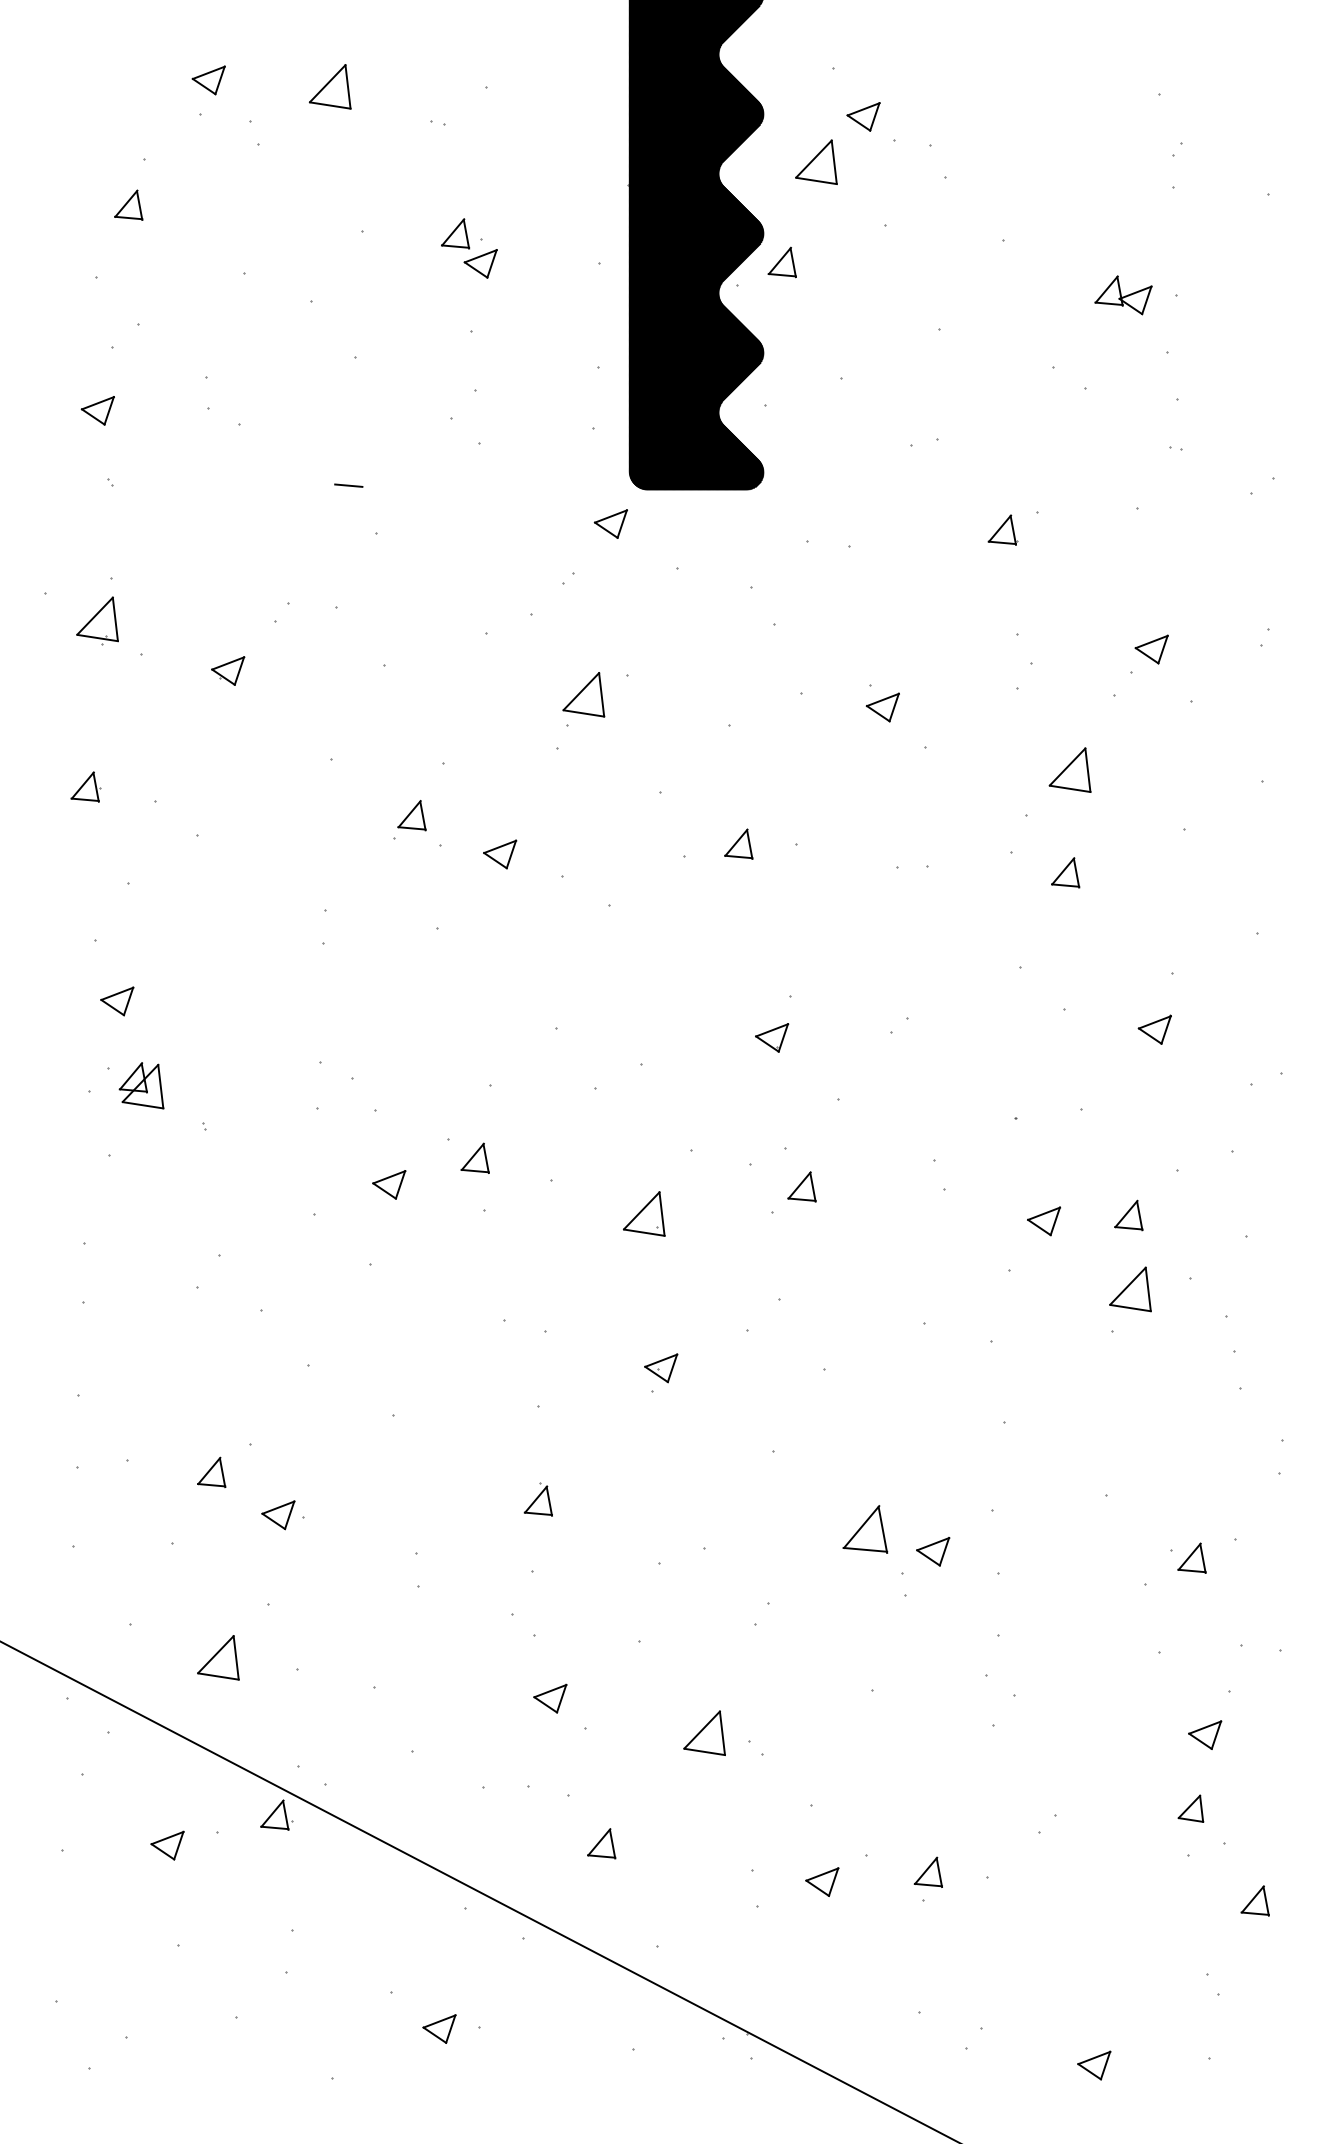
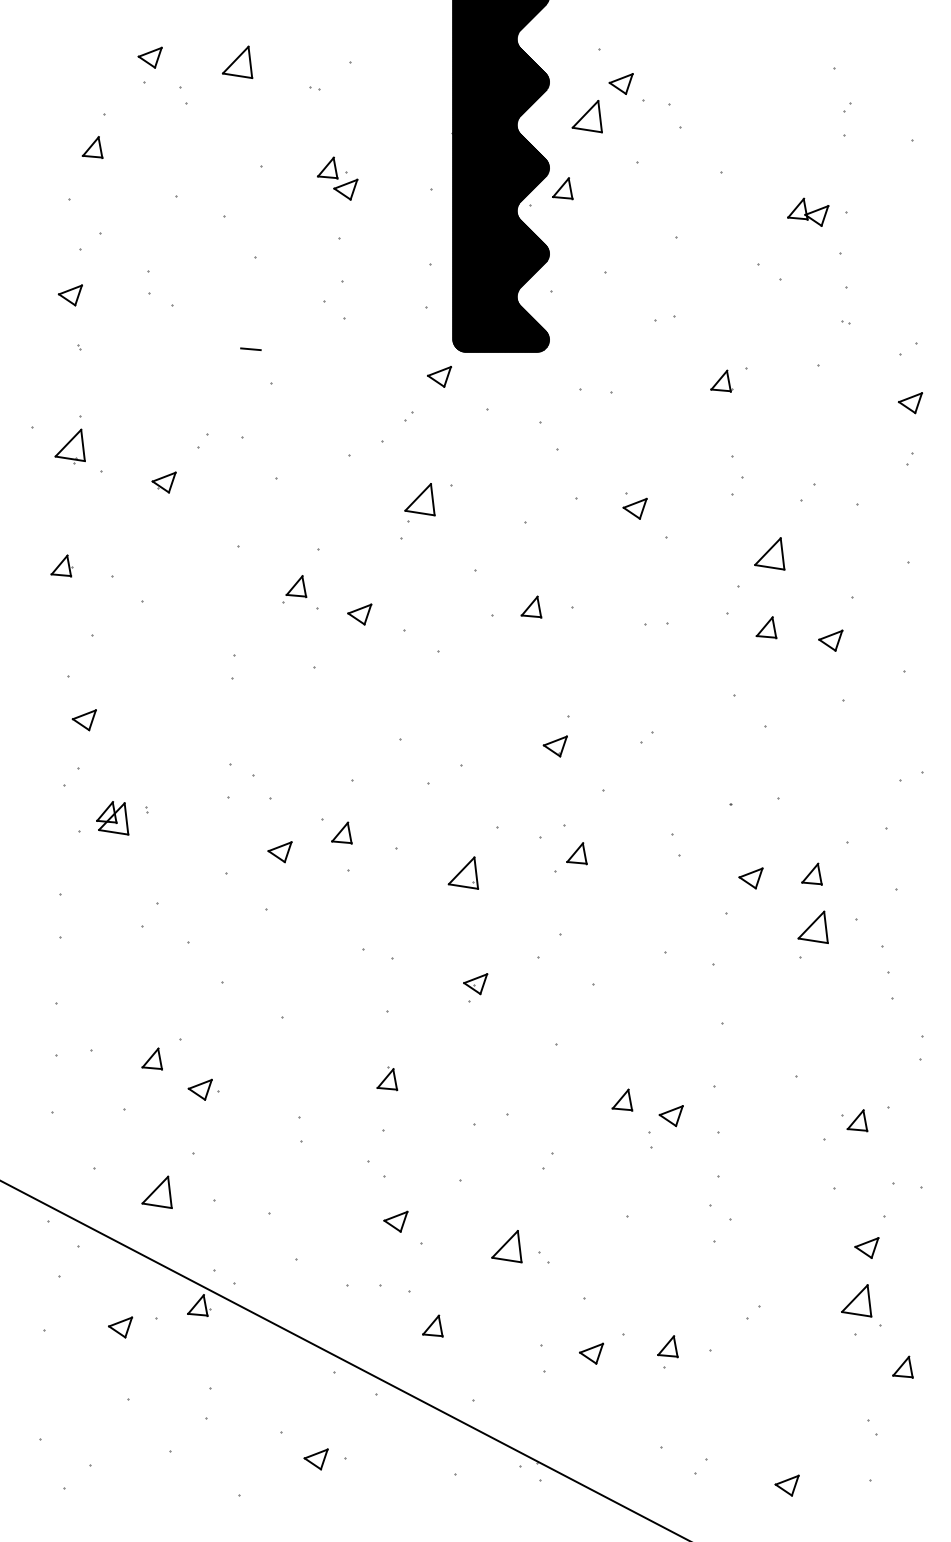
part: (1151, 649) -> (910, 403), moved
part: (1154, 1029) -> (830, 640), moved
part: (141, 1085) -> (112, 818), moved
part: (864, 1529) -> (621, 1100), size x0.62
part: (1190, 1808) -> (856, 1300), size x1.67

